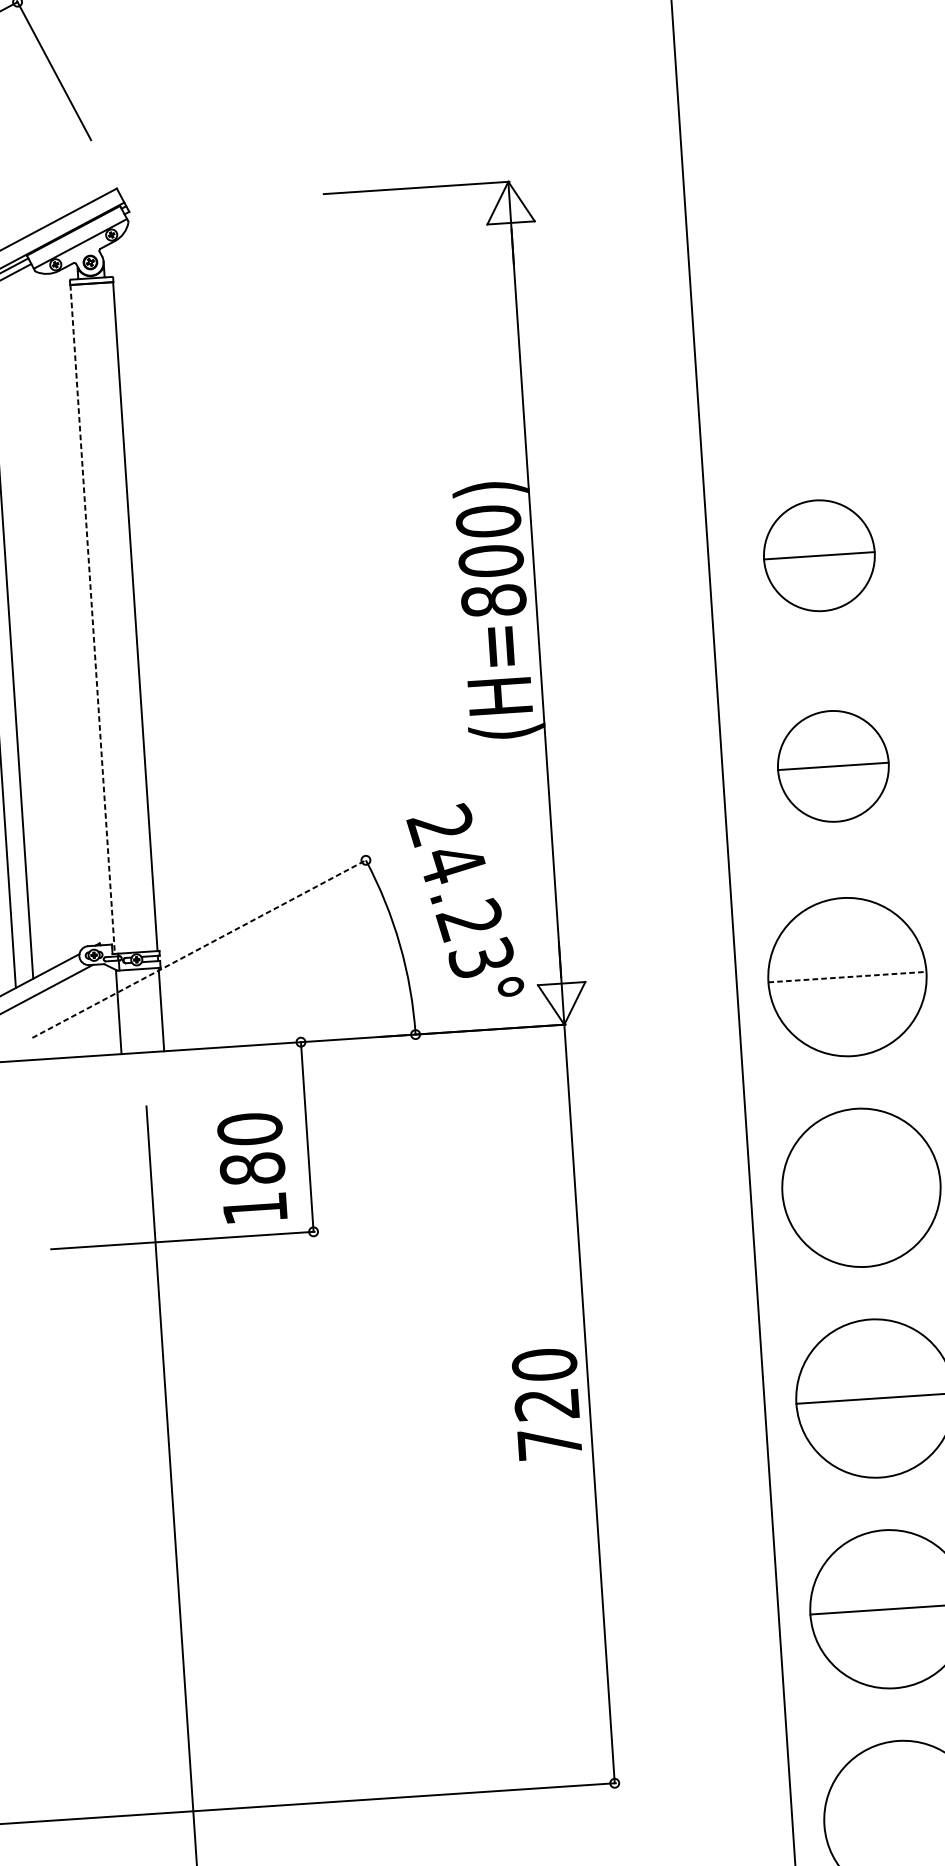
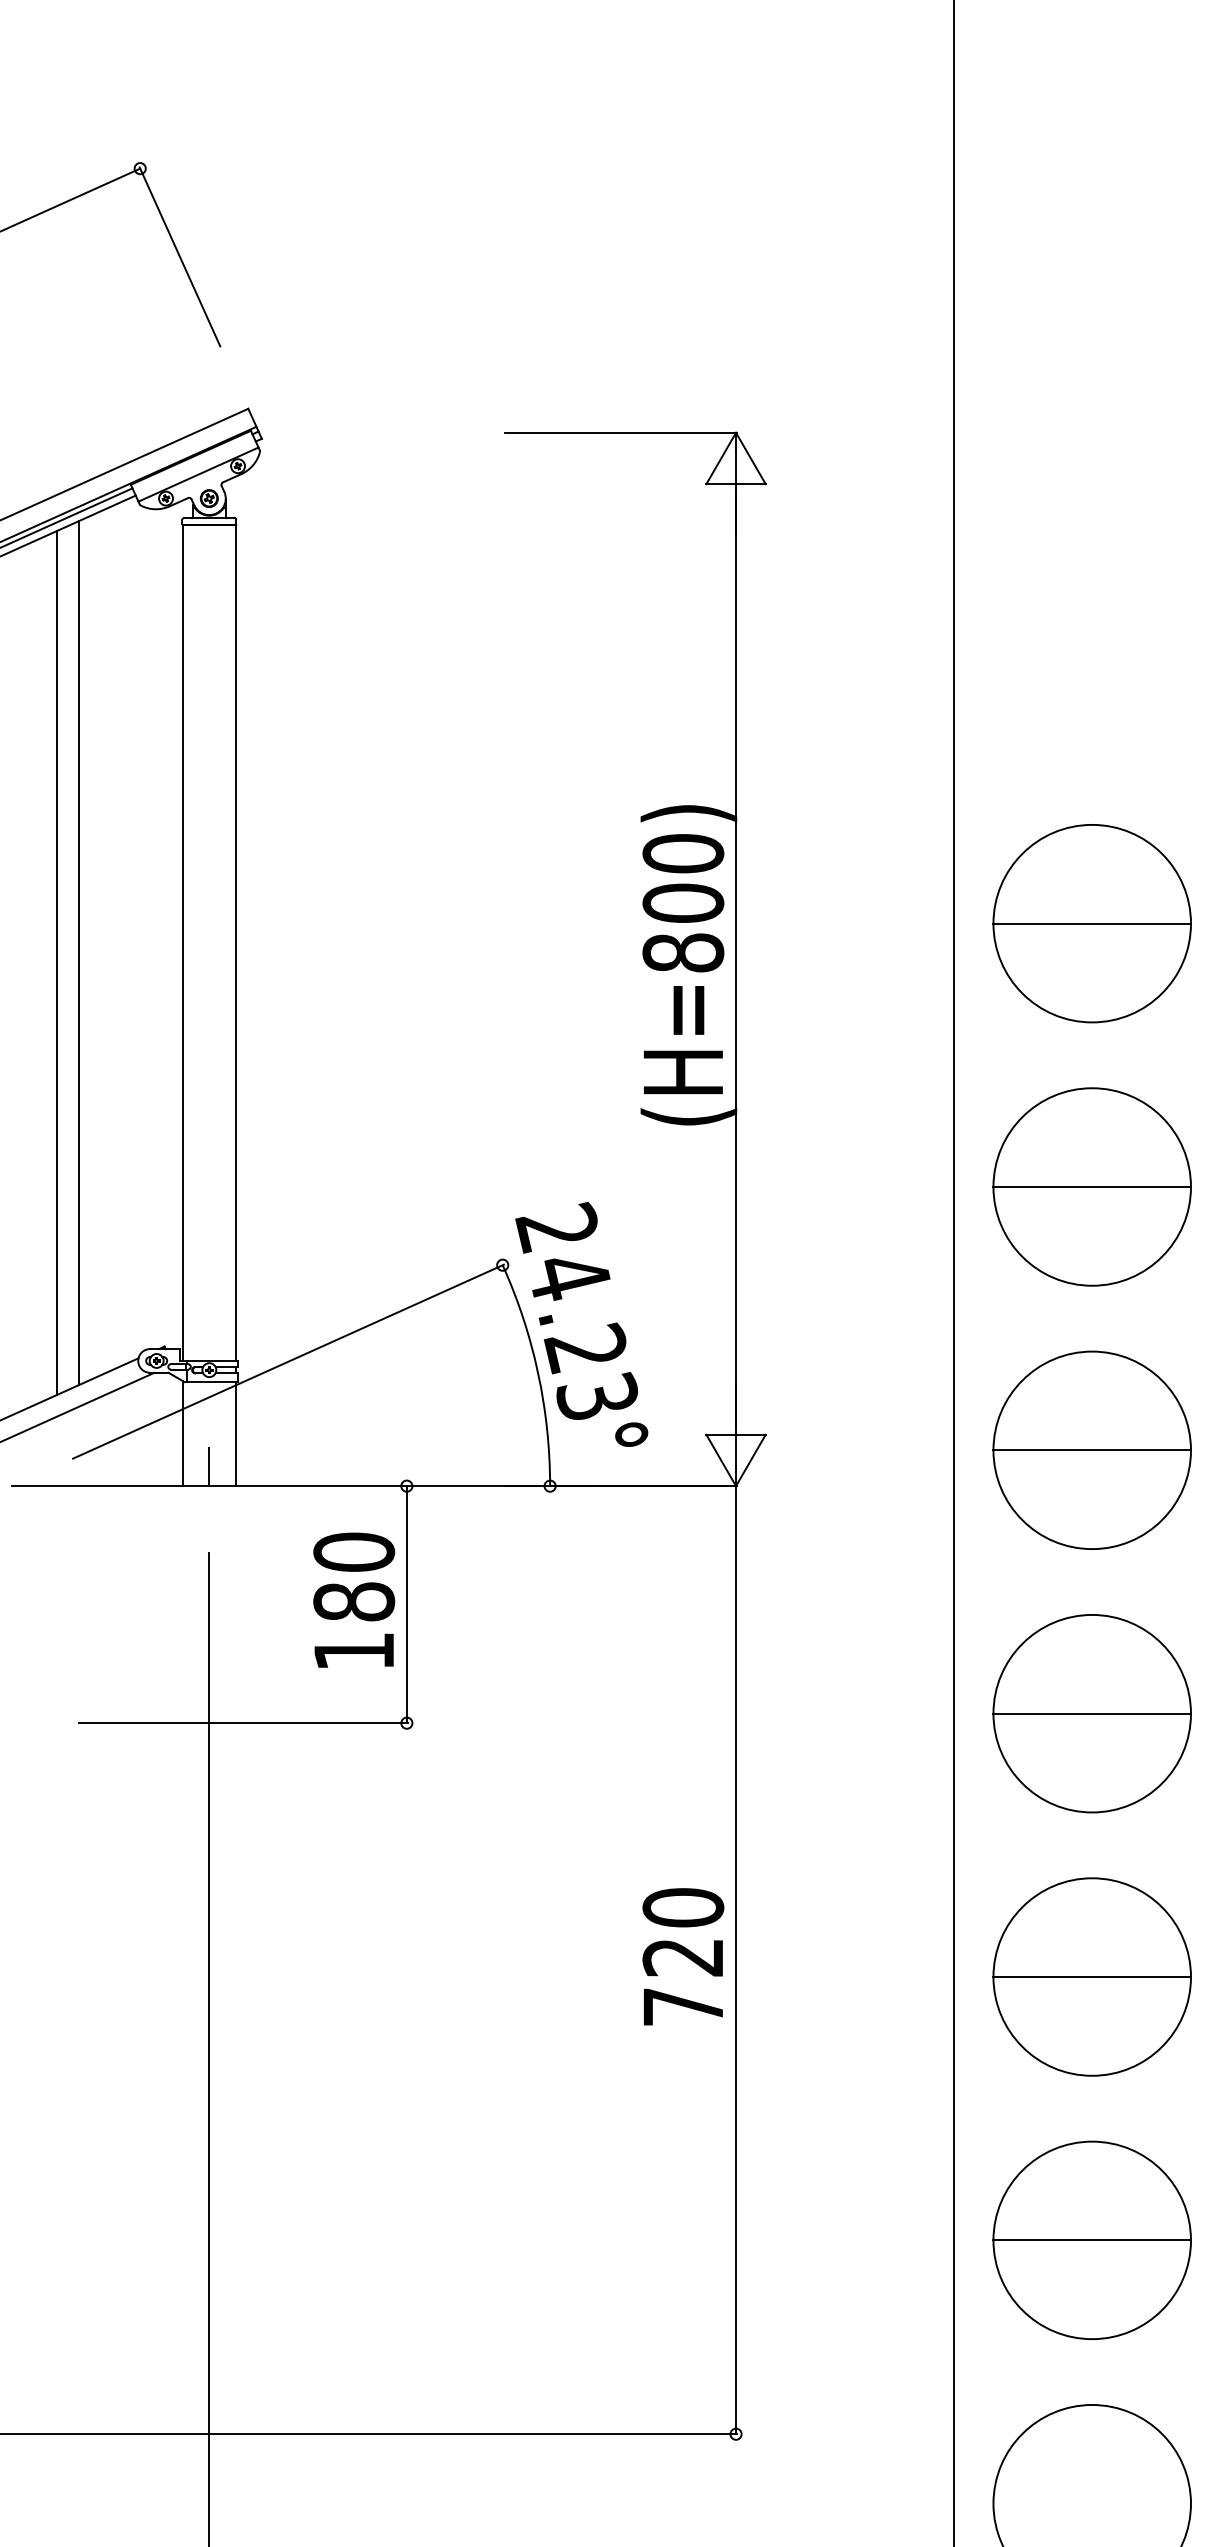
part: (818, 555) -> (1091, 923), size x1.43
line: (92, 619) -> (182, 942), dashed -> solid
part: (832, 766) -> (1091, 1186), size x1.43
text: (464, 901) -> (581, 1324), moved
line: (199, 948) -> (288, 1361), dashed -> solid
line: (847, 977) -> (1092, 1450), dashed -> solid
line: (142, 1036) -> (209, 1466), added
text: (252, 1167) -> (354, 1599), moved
line: (860, 1187) -> (1091, 1713), added

